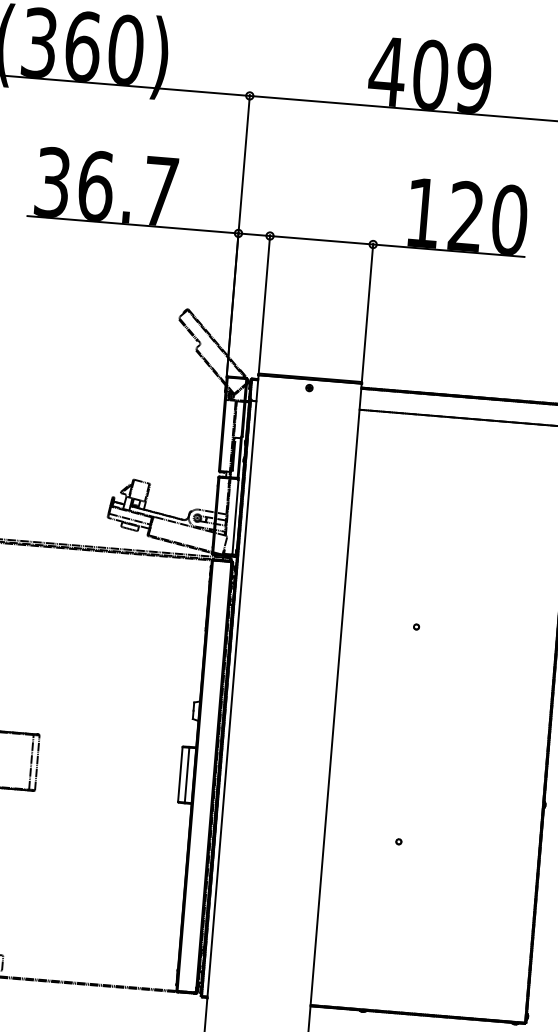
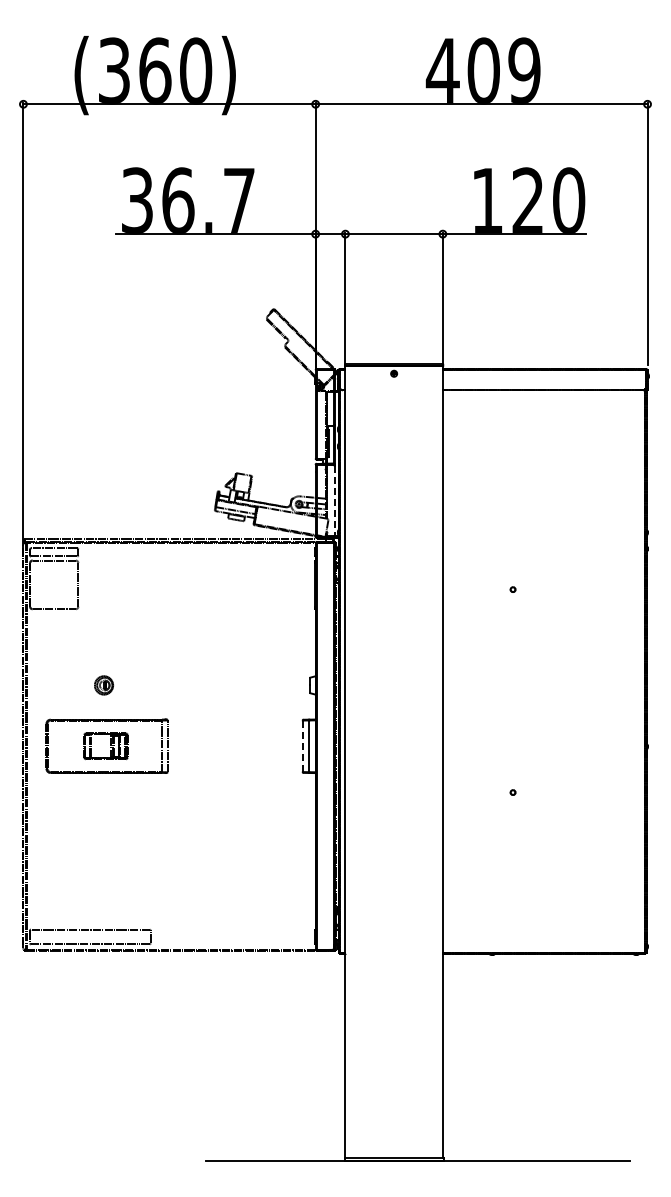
line: (235, 518) -> (334, 501), solid -> dashed
line: (179, 774) -> (302, 746), solid -> dashed

